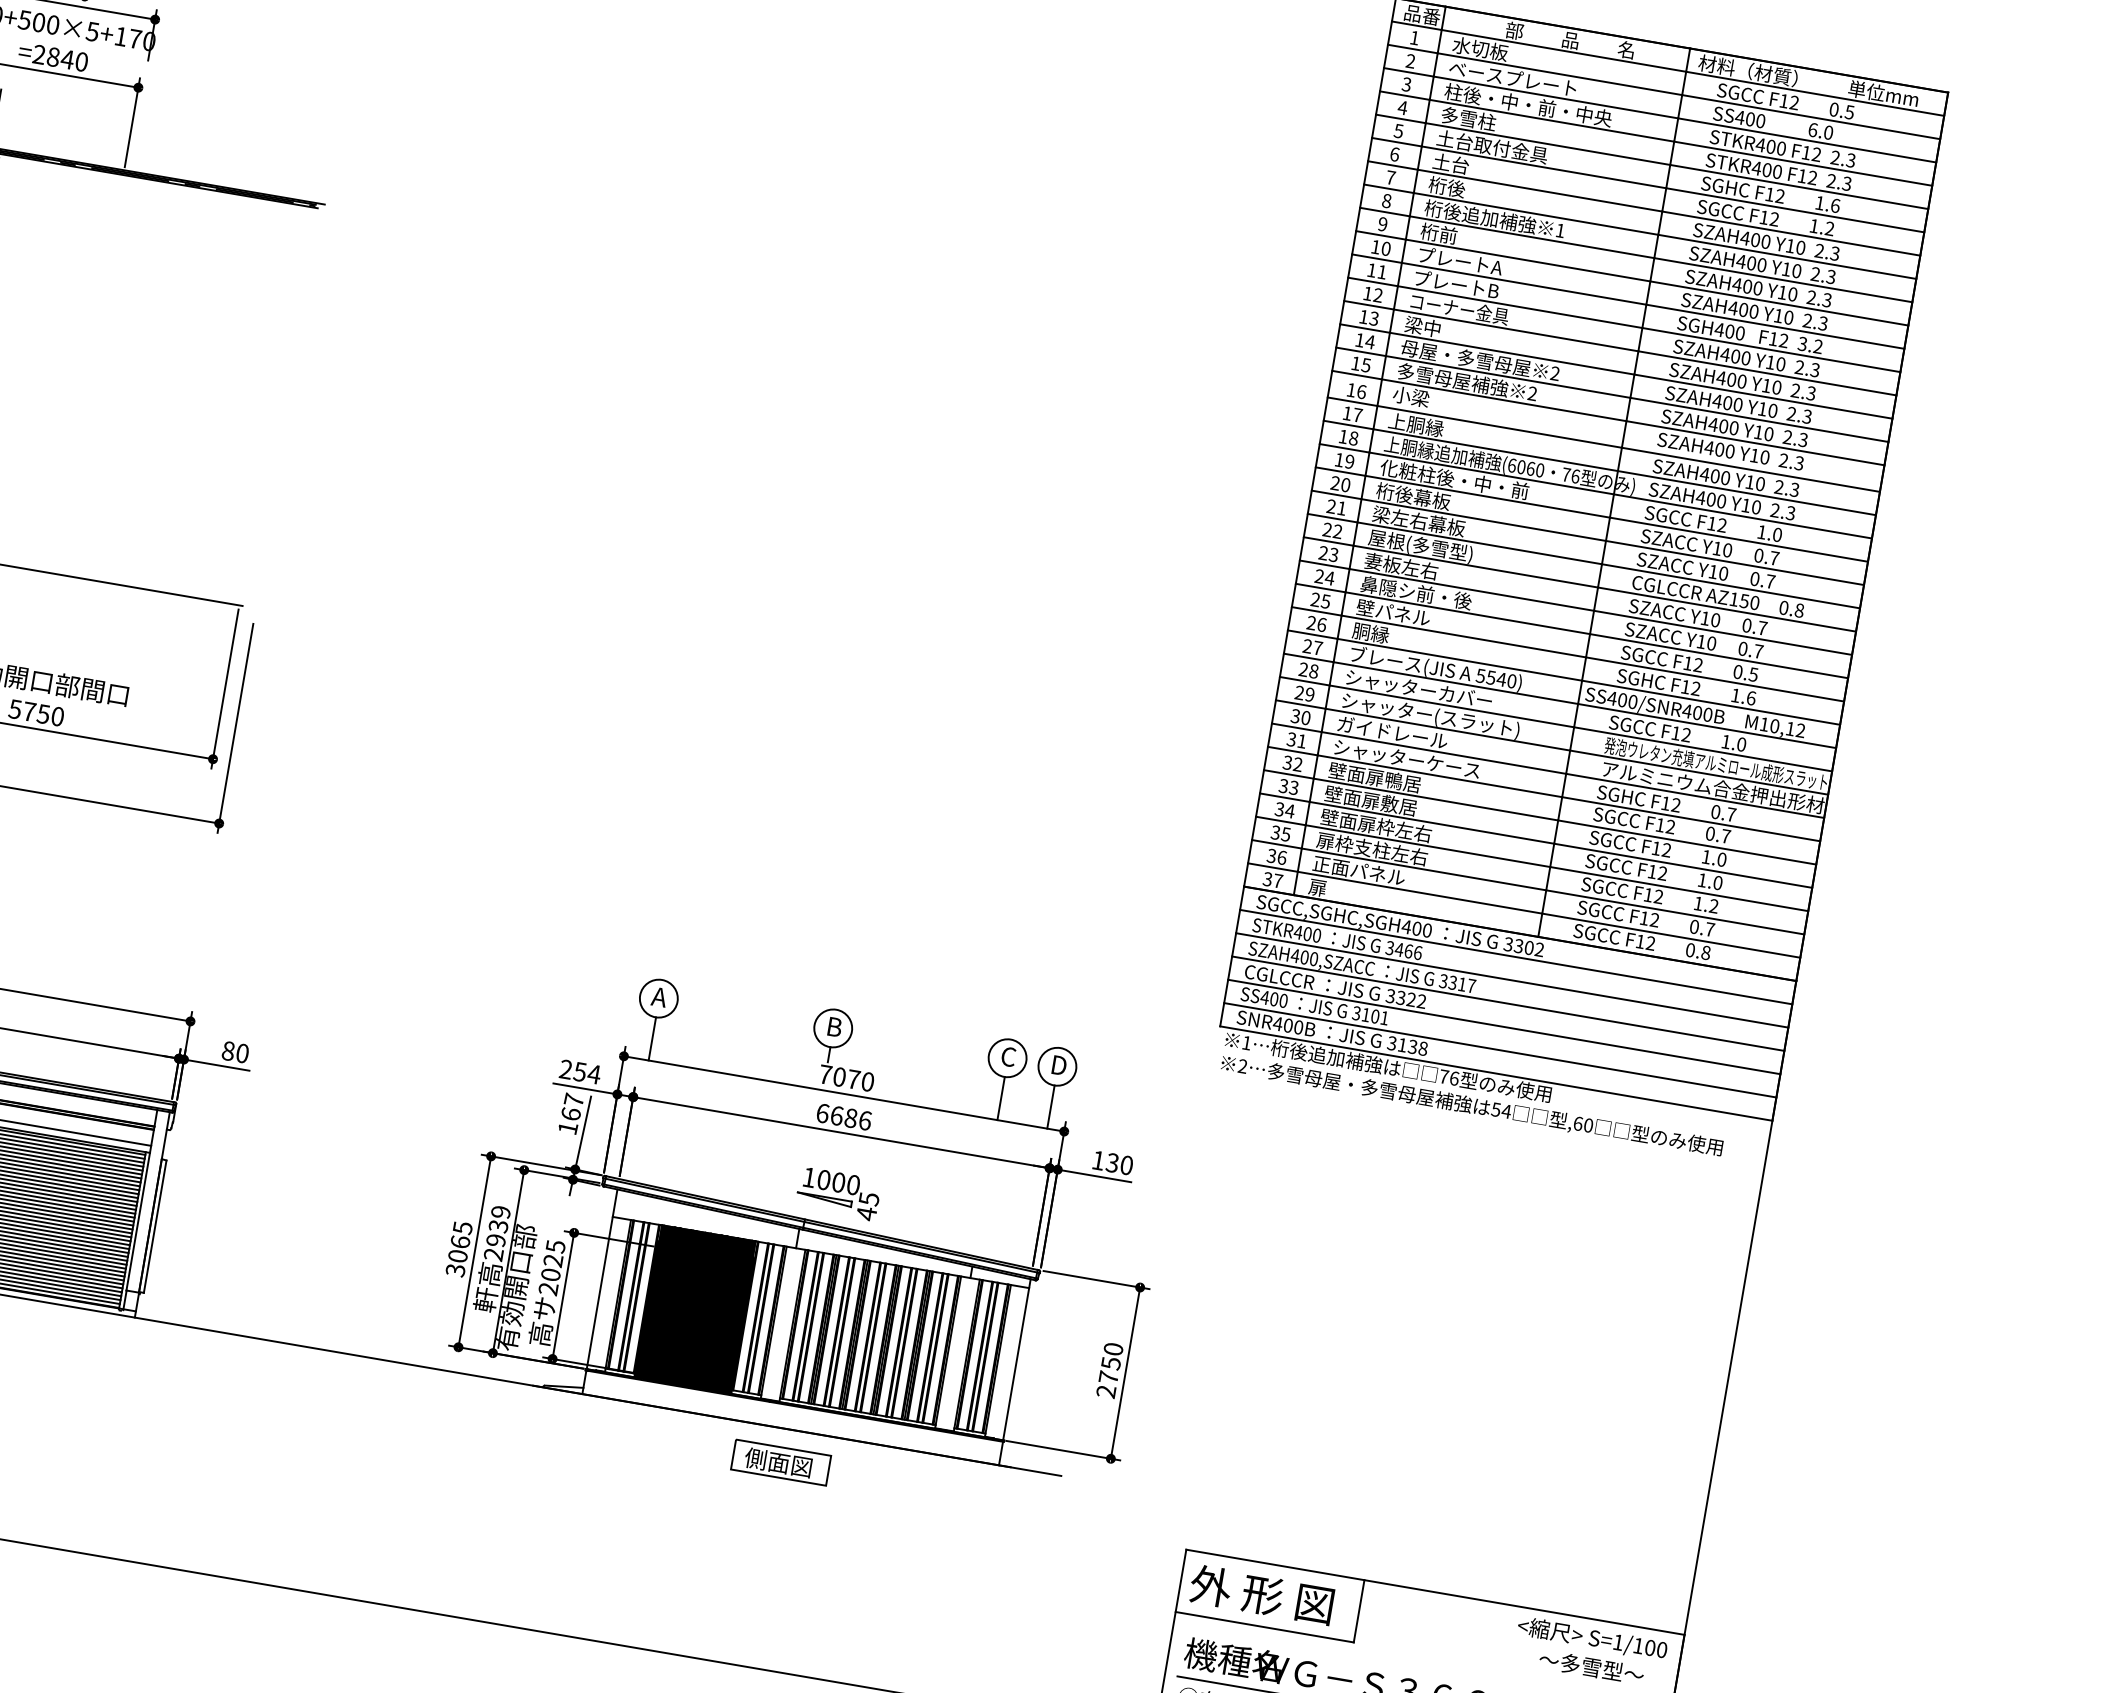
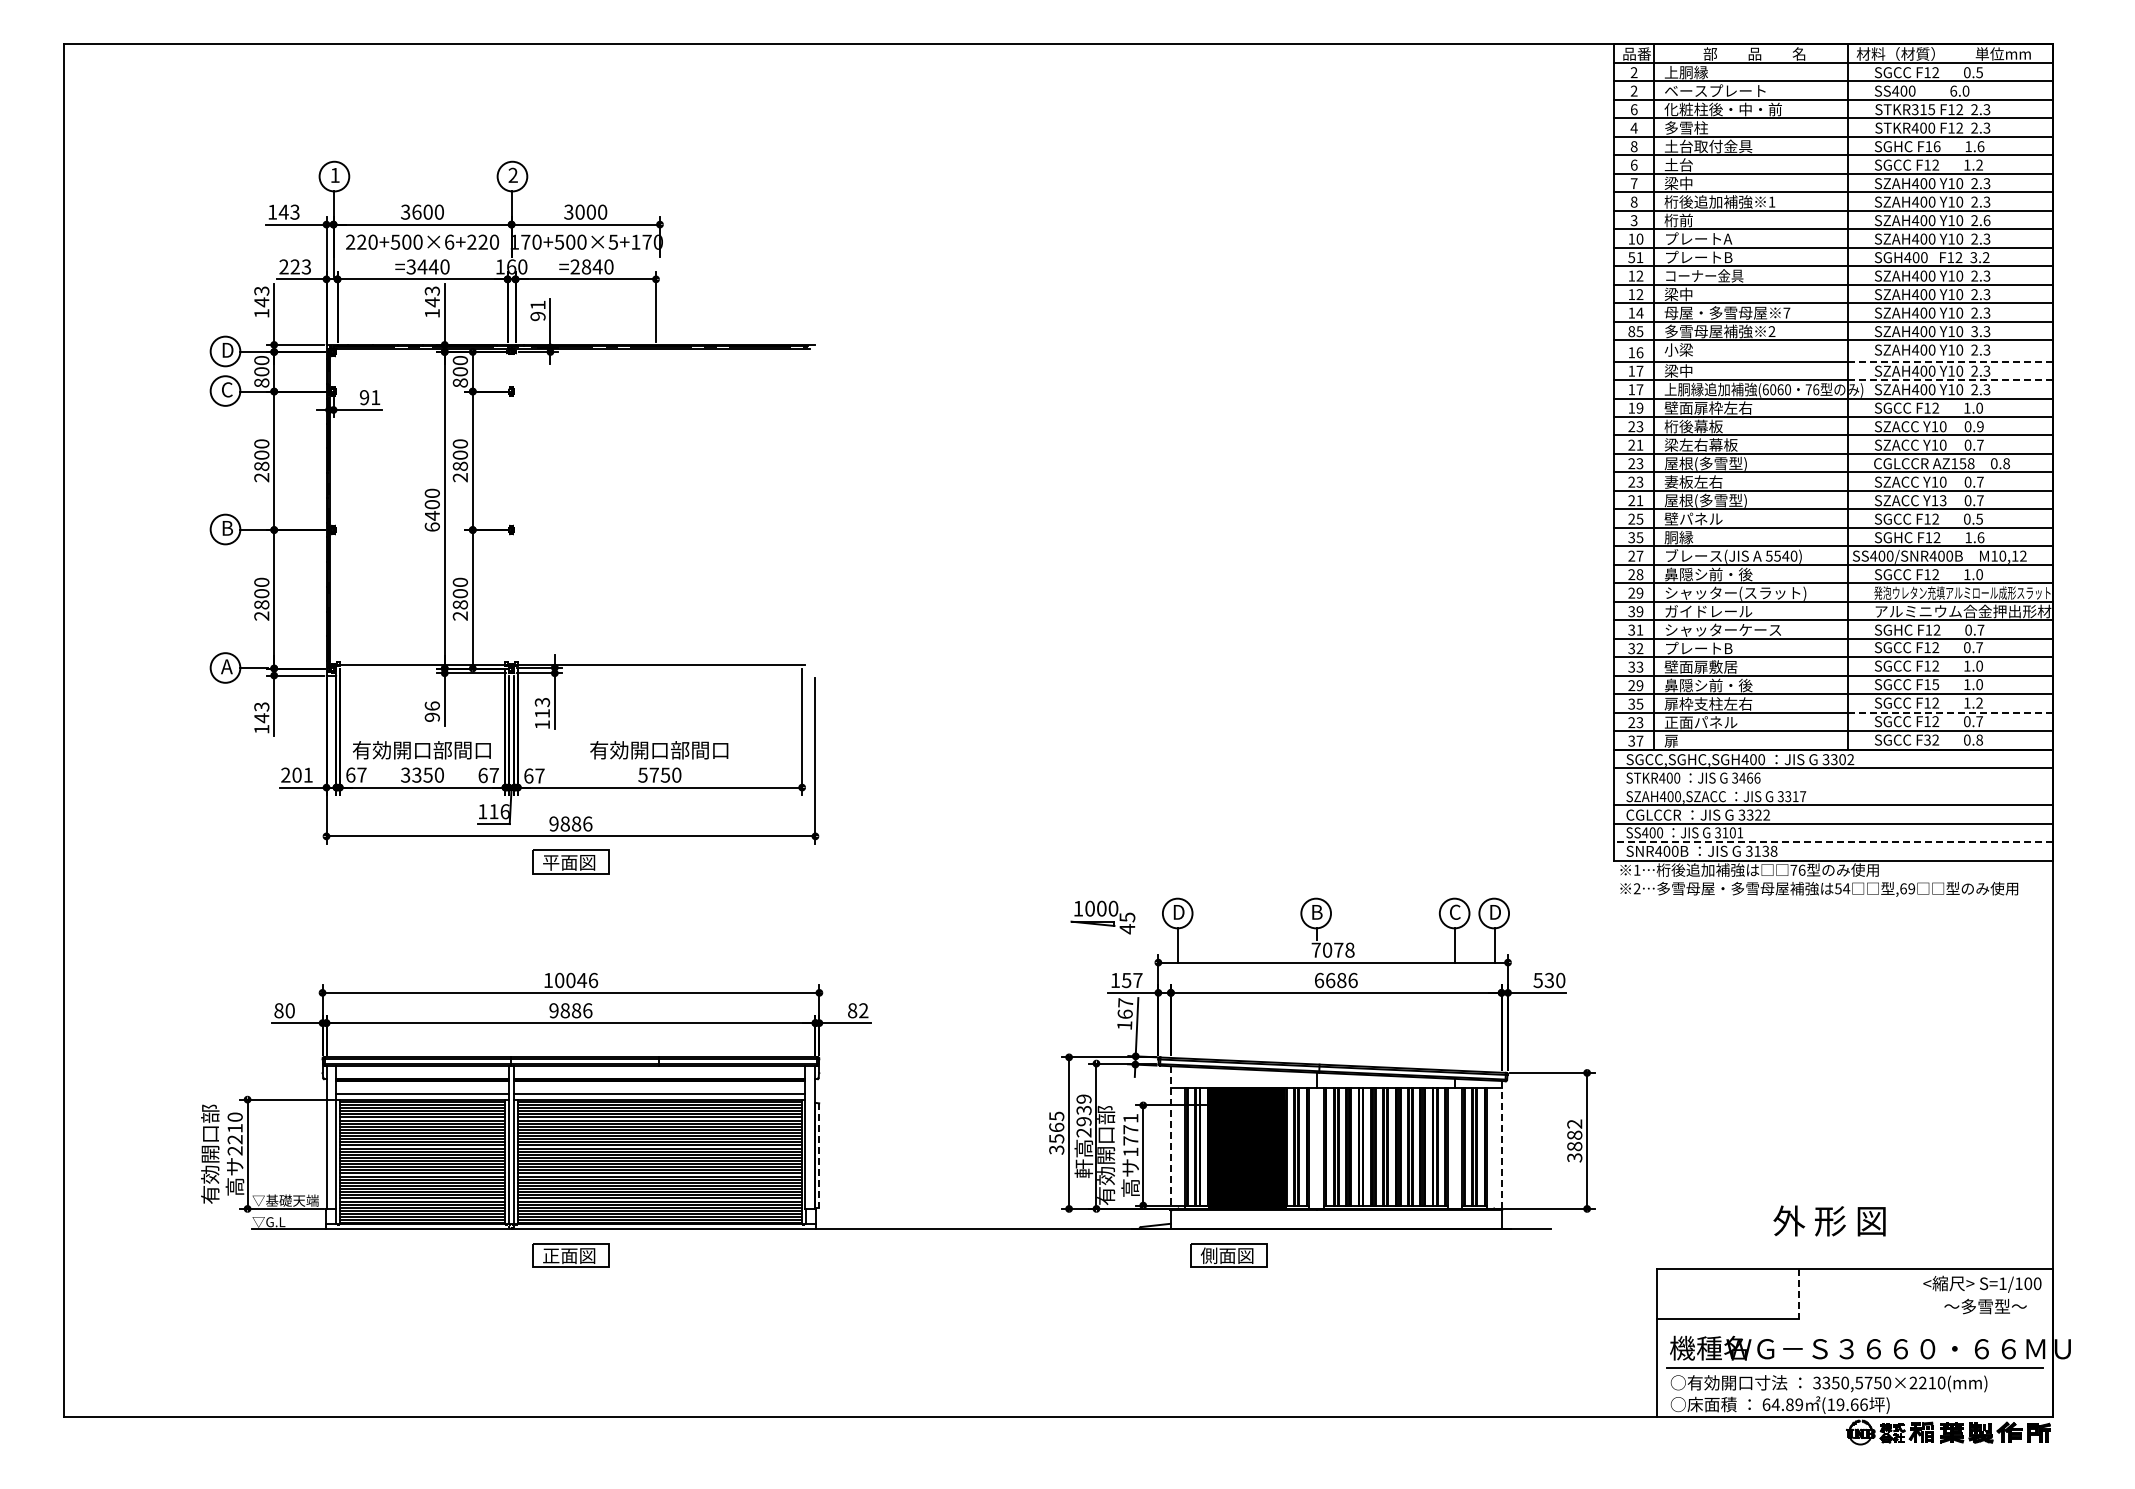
text: (1413, 37) -> (1633, 72), 1 -> 2
text: (1479, 48) -> (1685, 72), 水切板 -> 上胴縁
text: (1405, 84) -> (1633, 109), 3 -> 6
text: (1528, 105) -> (1730, 109), 柱後・中・前・中央 -> 化粧柱後・中・前
text: (1397, 130) -> (1633, 146), 5 -> 8
text: (1771, 146) -> (1923, 109), STKR400 -> STKR315
text: (1446, 187) -> (1678, 183), 桁後 -> 梁中
text: (1779, 196) -> (1936, 146), F12 -> F16
text: (1382, 223) -> (1633, 220), 9 -> 3
text: (1371, 270) -> (1631, 257), 11 -> 51
text: (1826, 299) -> (1986, 220), 2.3 -> 2.6
text: (1373, 318) -> (1639, 294), 13 -> 12
text: (1355, 363) -> (1631, 331), 15 -> 85
text: (1554, 372) -> (1786, 312), 2 -> 7
text: (1416, 424) -> (1686, 370), 上胴縁 -> 梁中
text: (1787, 437) -> (1974, 331), 2.3 -> 3.3
text: (1353, 438) -> (1639, 389), 18 -> 17
line: (1750, 469) -> (1950, 361), solid -> dashed
text: (1453, 478) -> (1722, 407), 化粧柱後・中・前 -> 壁面扉枠左右
text: (1345, 484) -> (1639, 426), 20 -> 23
line: (1746, 493) -> (1950, 380), solid -> dashed
text: (1337, 531) -> (1639, 463), 22 -> 23
text: (1774, 558) -> (1980, 426), 0.7 -> 0.9
text: (1329, 577) -> (1639, 500), 24 -> 21
text: (1416, 592) -> (1708, 500), 鼻隠シ前・後 -> 屋根(多雪型)
text: (1754, 602) -> (1970, 463), AZ150 -> AZ158
text: (1316, 623) -> (1635, 537), 26 -> 35
text: (1710, 643) -> (1942, 500), Y10 -> Y13
text: (1419, 689) -> (1723, 574), シャッターカバー -> 鼻隠シ前・後
text: (1305, 717) -> (1639, 611), 30 -> 39
text: (1374, 777) -> (1700, 648), 壁面扉鴨居 -> プレートB
text: (1284, 810) -> (1635, 685), 34 -> 29
text: (1376, 825) -> (1708, 685), 壁面扉枠左右 -> 鼻隠シ前・後
text: (1276, 856) -> (1635, 722), 36 -> 23
text: (1662, 873) -> (1935, 684), F12 -> F15
line: (1675, 911) -> (1950, 712), solid -> dashed
text: (1640, 940) -> (1927, 739), F12 -> F32
line: (1512, 979) -> (1833, 786), removed
text: (660, 997) -> (1178, 912), A -> D
line: (1500, 1050) -> (1833, 842), solid -> dashed
text: (242, 1053) -> (863, 1010), 80 -> 82
text: (580, 1070) -> (1126, 979), 254 -> 157
text: (867, 1082) -> (1349, 950), 7070 -> 7078
text: (1588, 1125) -> (1911, 888), ,60 -> ,69
text: (1097, 1160) -> (1537, 980), 130 -> 530
part: (837, 1193) -> (1102, 917), moved
line: (155, 1226) -> (819, 1155), solid -> dashed
text: (457, 1255) -> (1056, 1138), 3065 -> 3565
text: (551, 1268) -> (1130, 1135), 2025 -> 1771
line: (601, 1280) -> (1170, 1138), solid -> dashed
line: (1016, 1359) -> (1501, 1144), solid -> dashed
text: (1109, 1369) -> (1574, 1140), 2750 -> 3882
part: (780, 1462) -> (1228, 1255), moved
text: (1261, 1594) -> (1829, 1220), moved
line: (1358, 1610) -> (1798, 1293), solid -> dashed

